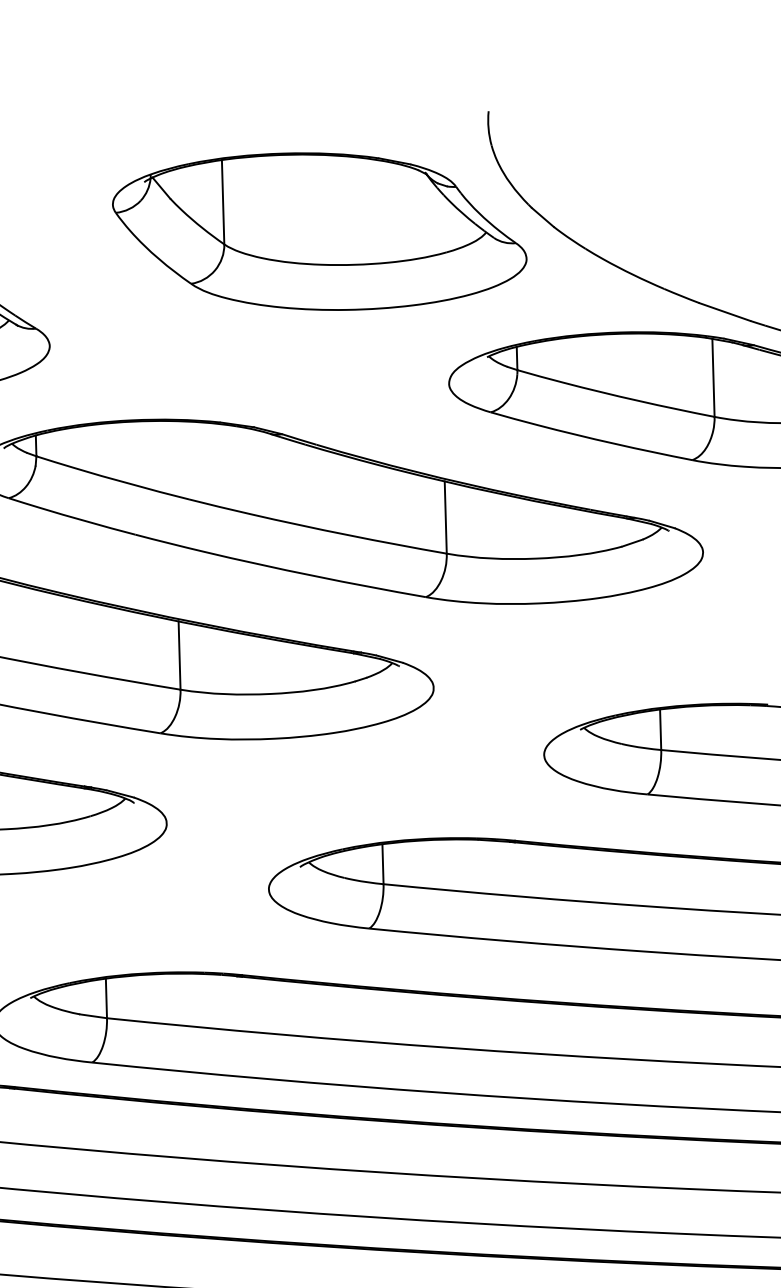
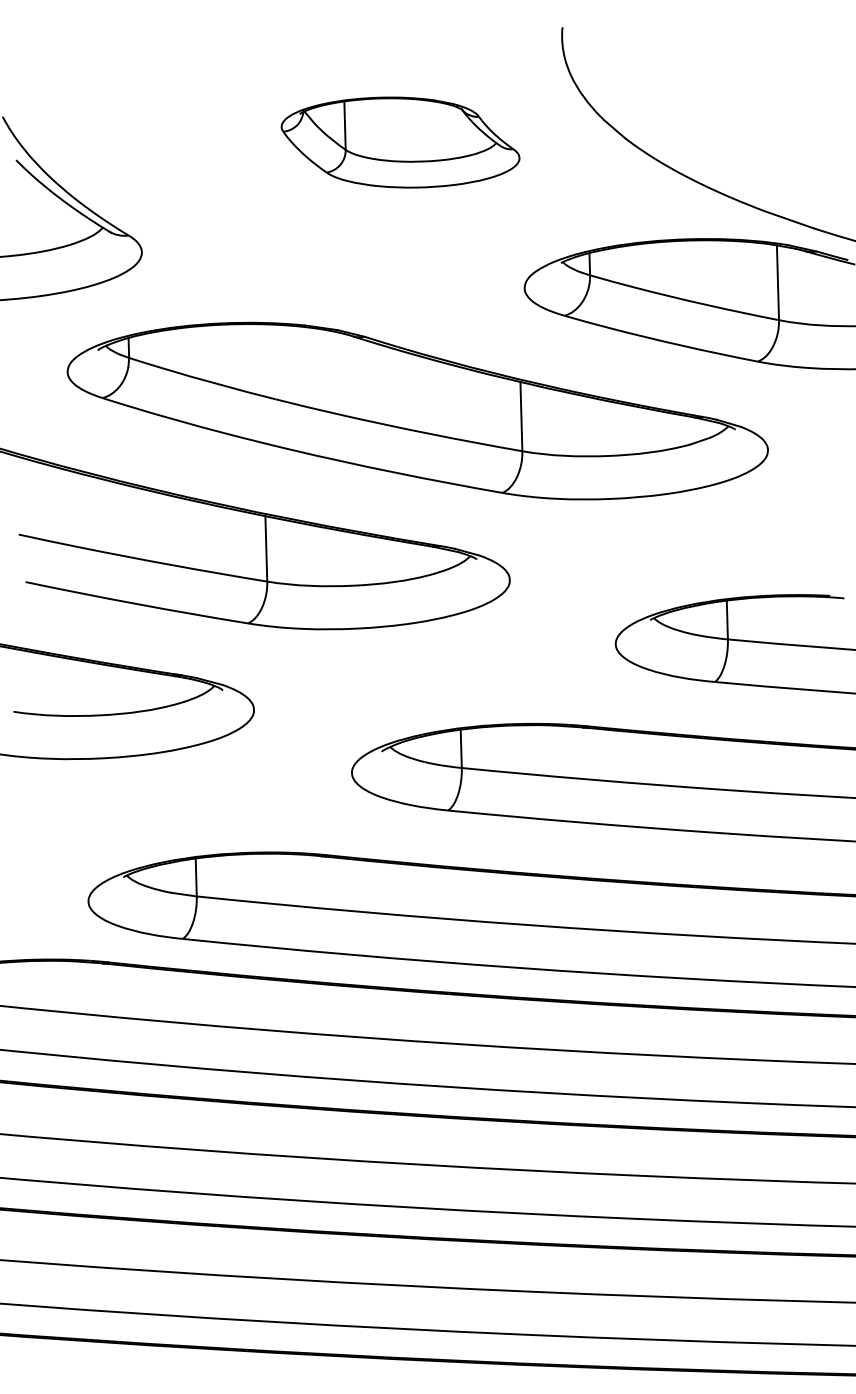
part: (319, 231) -> (400, 142), size x0.6

